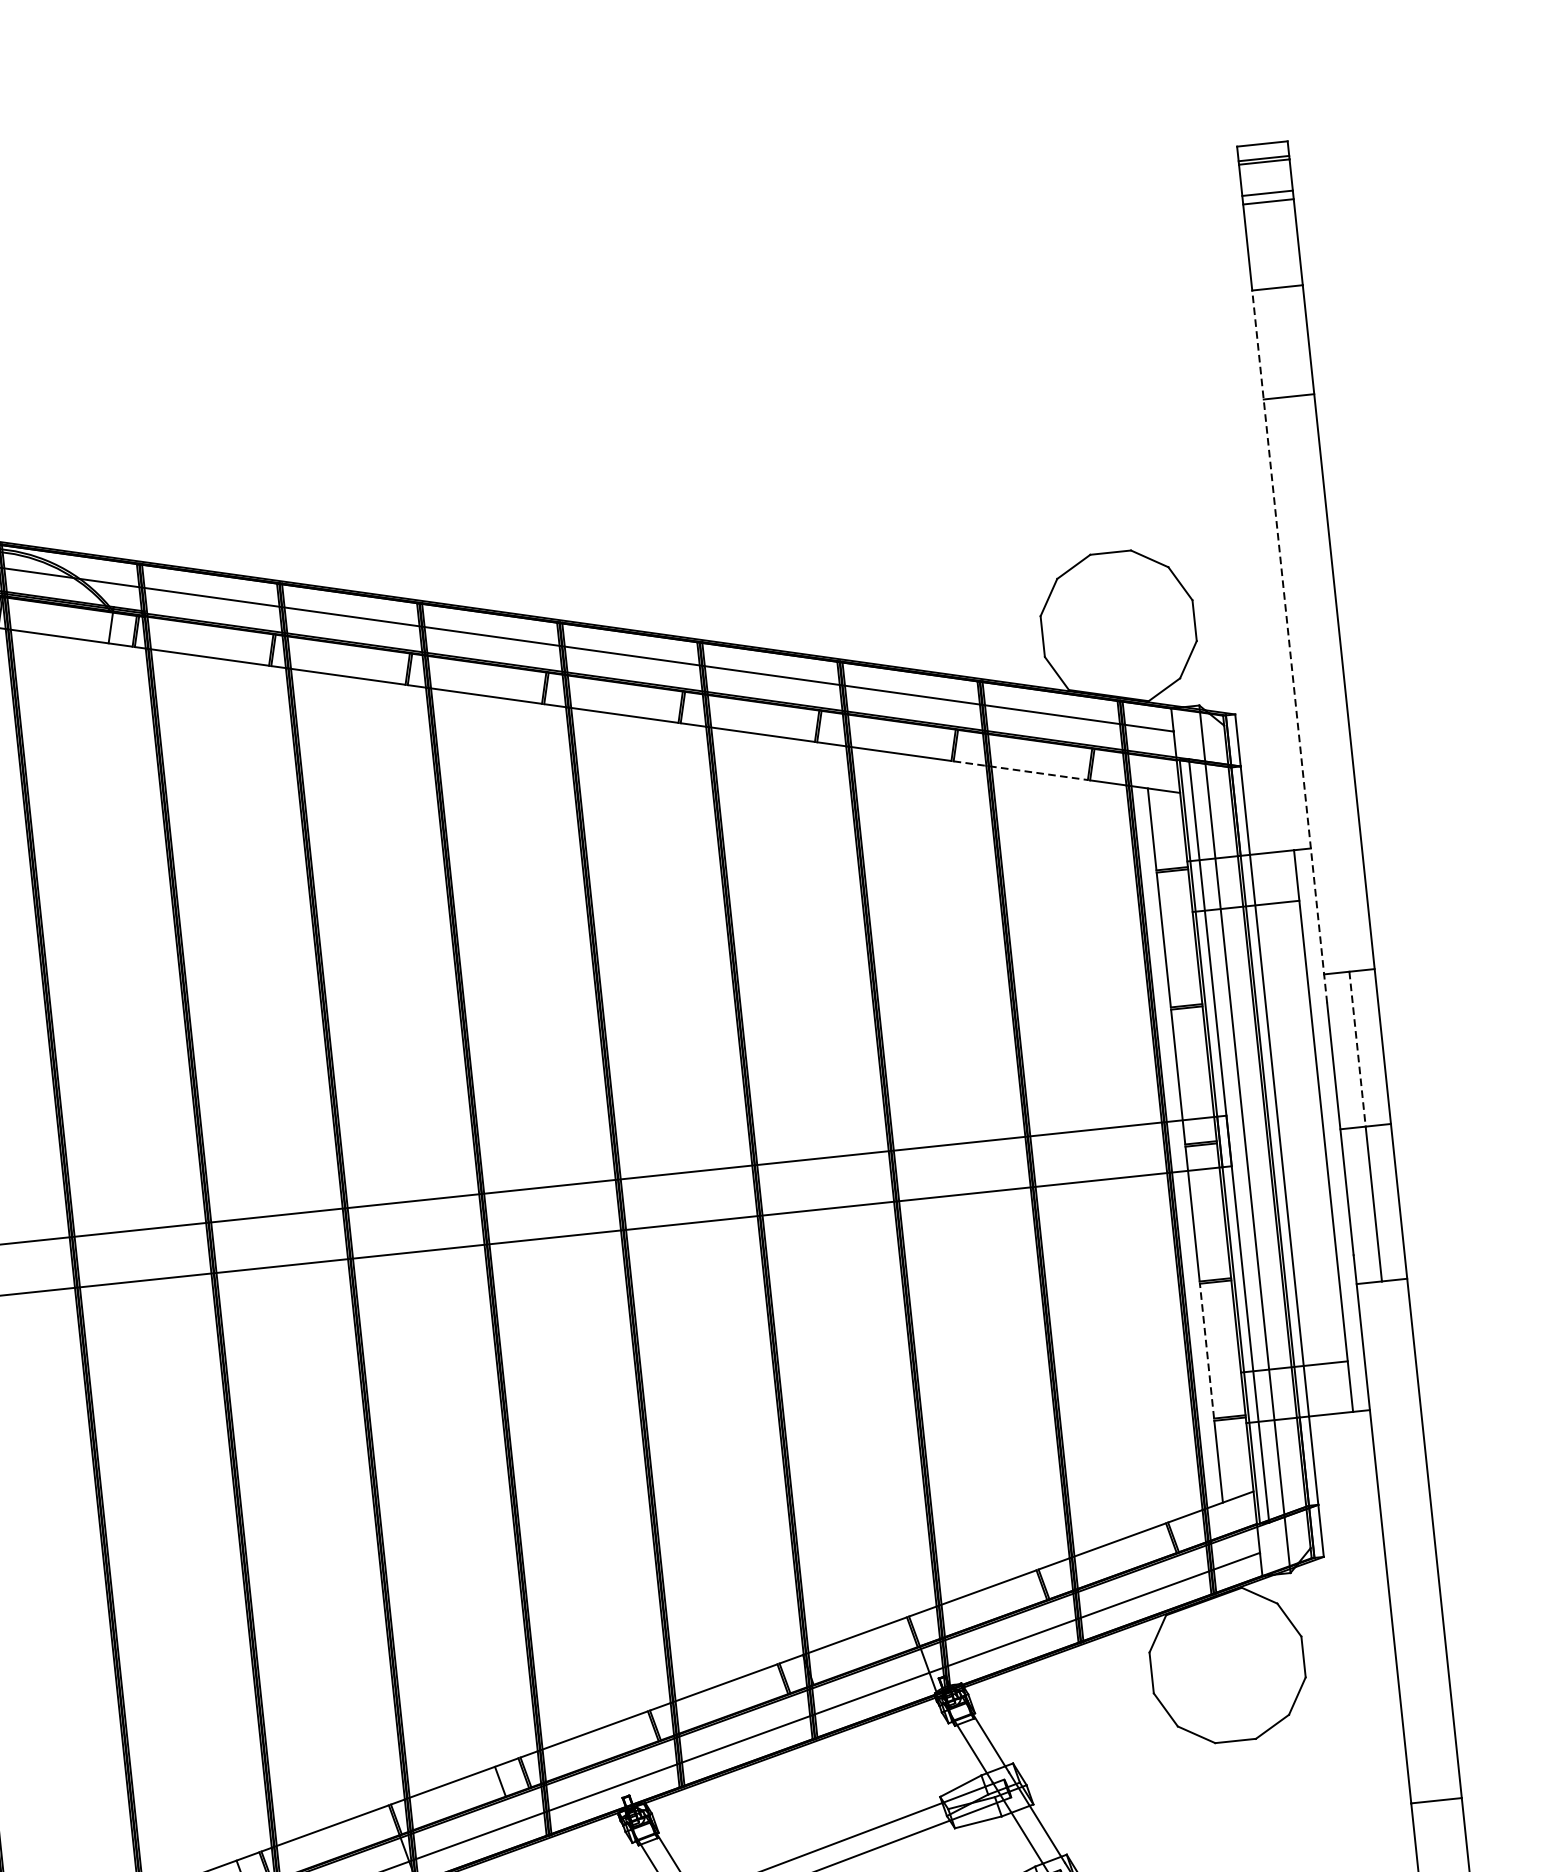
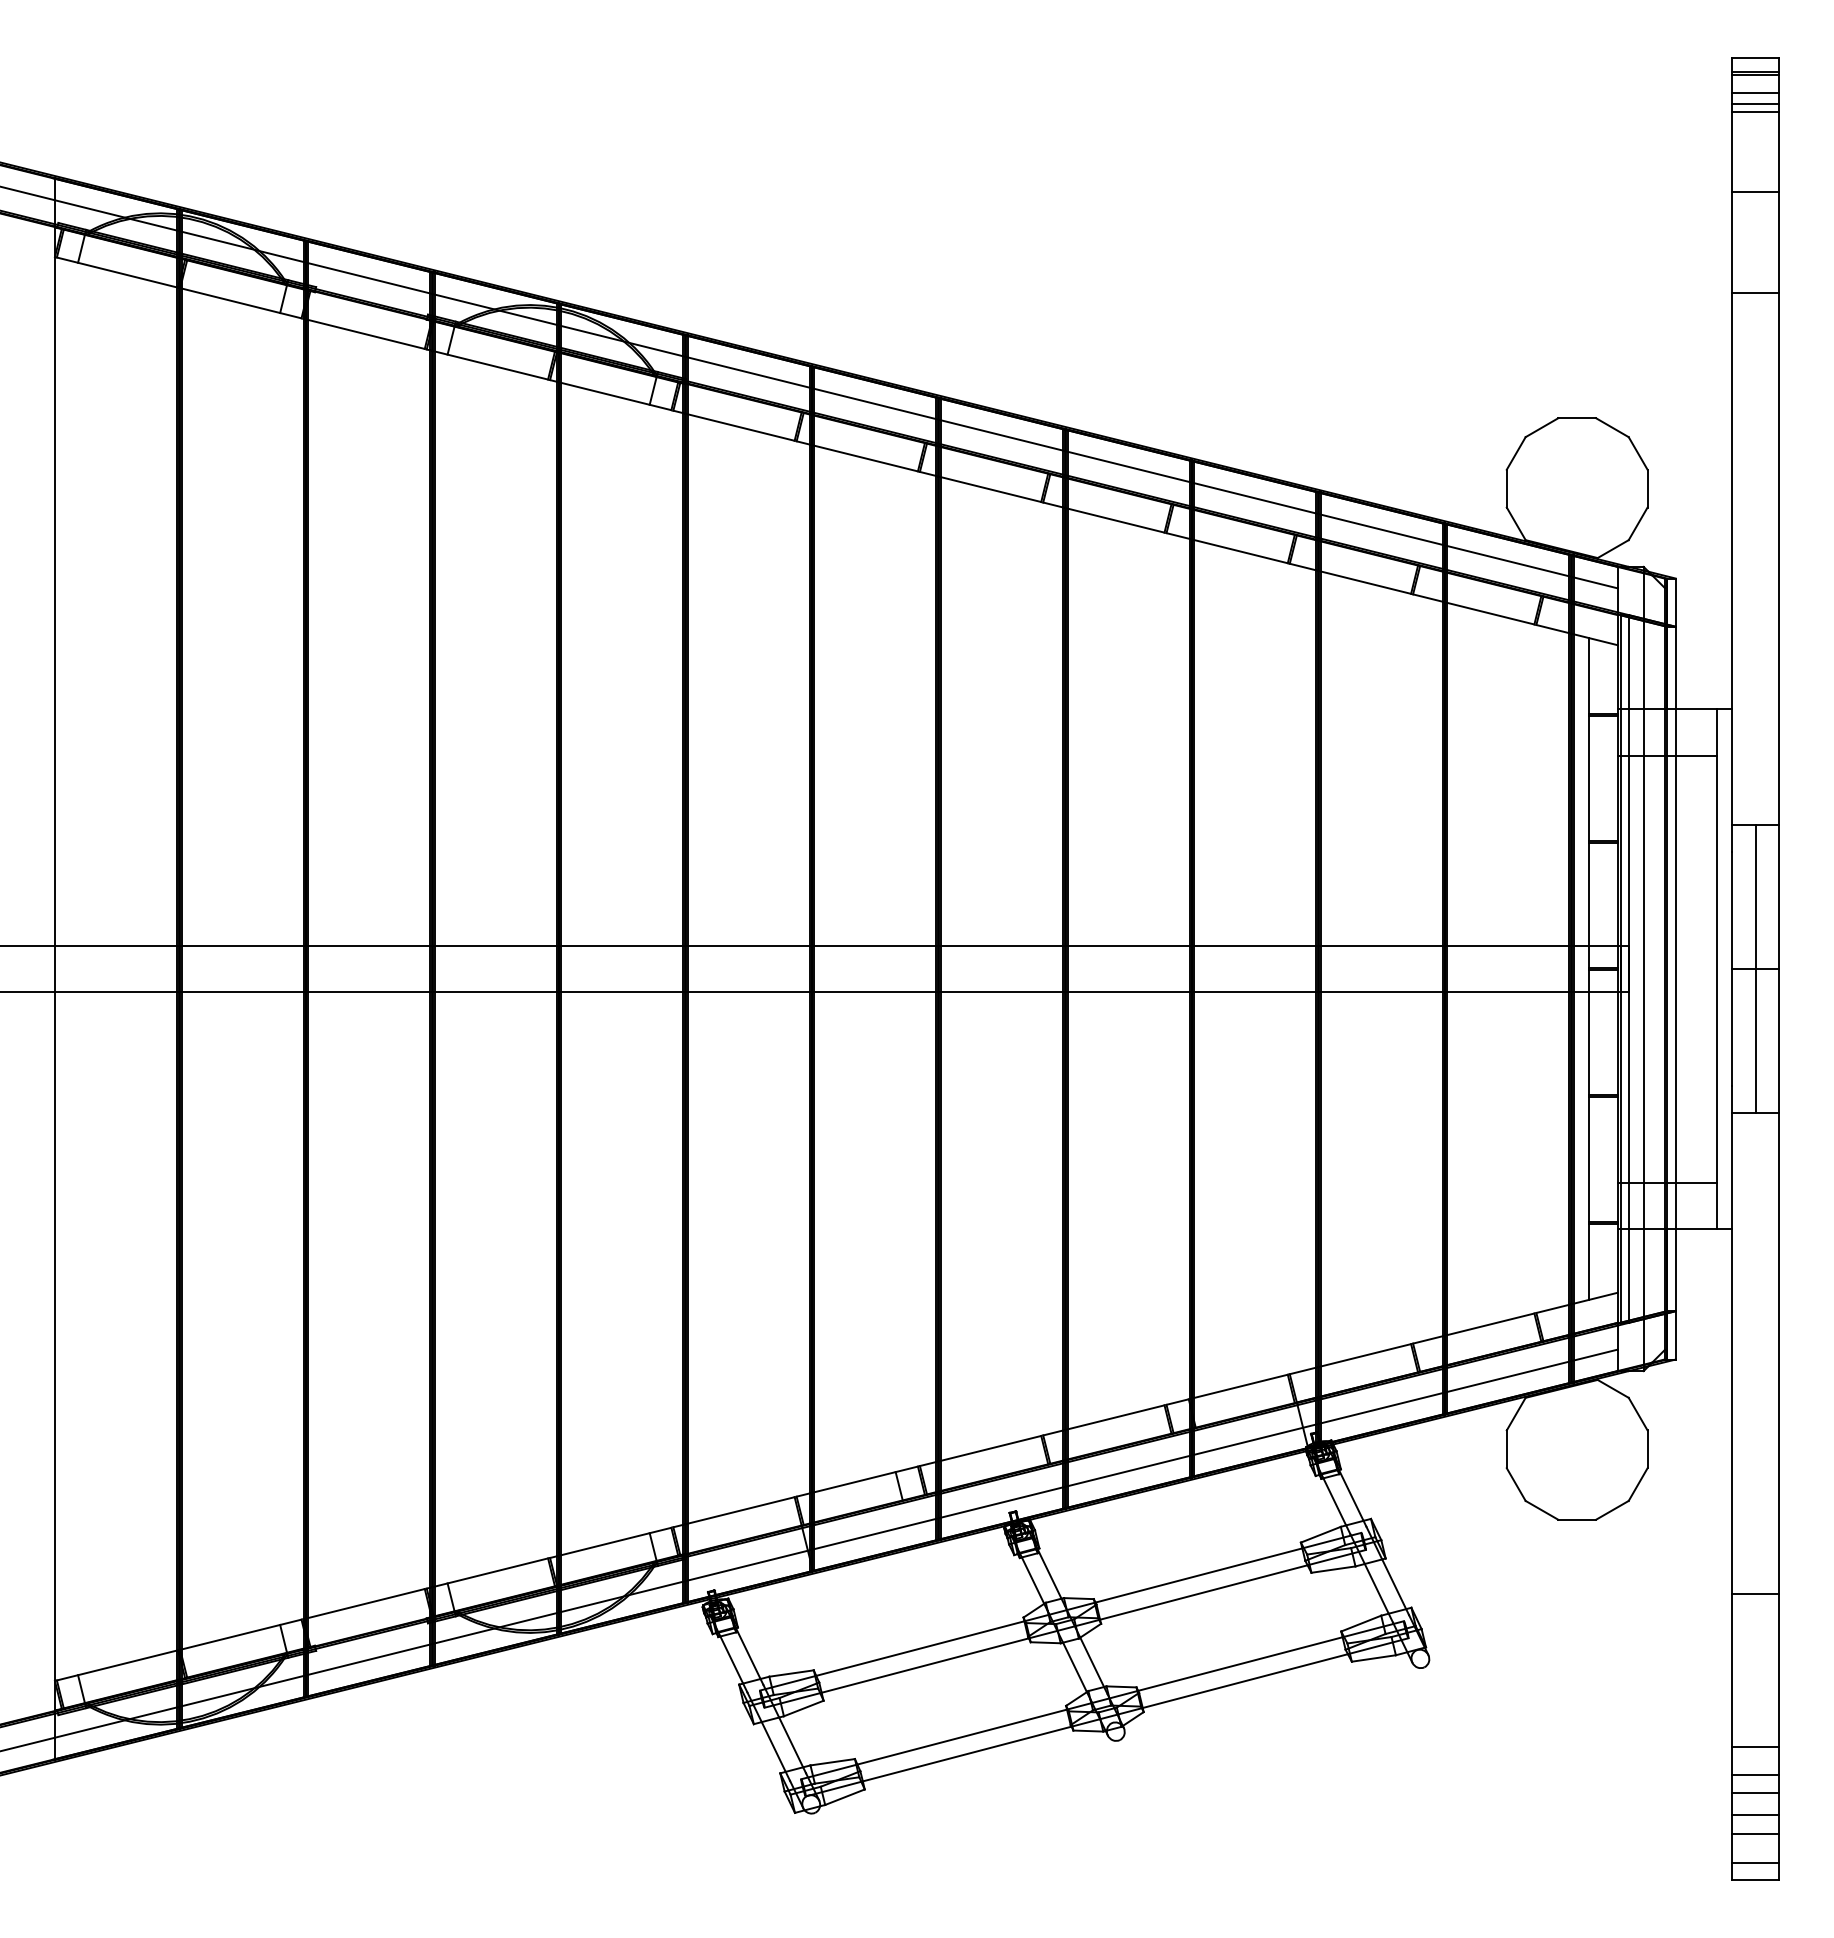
line: (1266, 182) -> (1755, 93), added
line: (1289, 646) -> (1732, 521), dashed -> solid
line: (1021, 770) -> (1474, 609), dashed -> solid
line: (1357, 1049) -> (1755, 897), dashed -> solid
line: (1206, 1351) -> (1588, 1159), dashed -> solid

